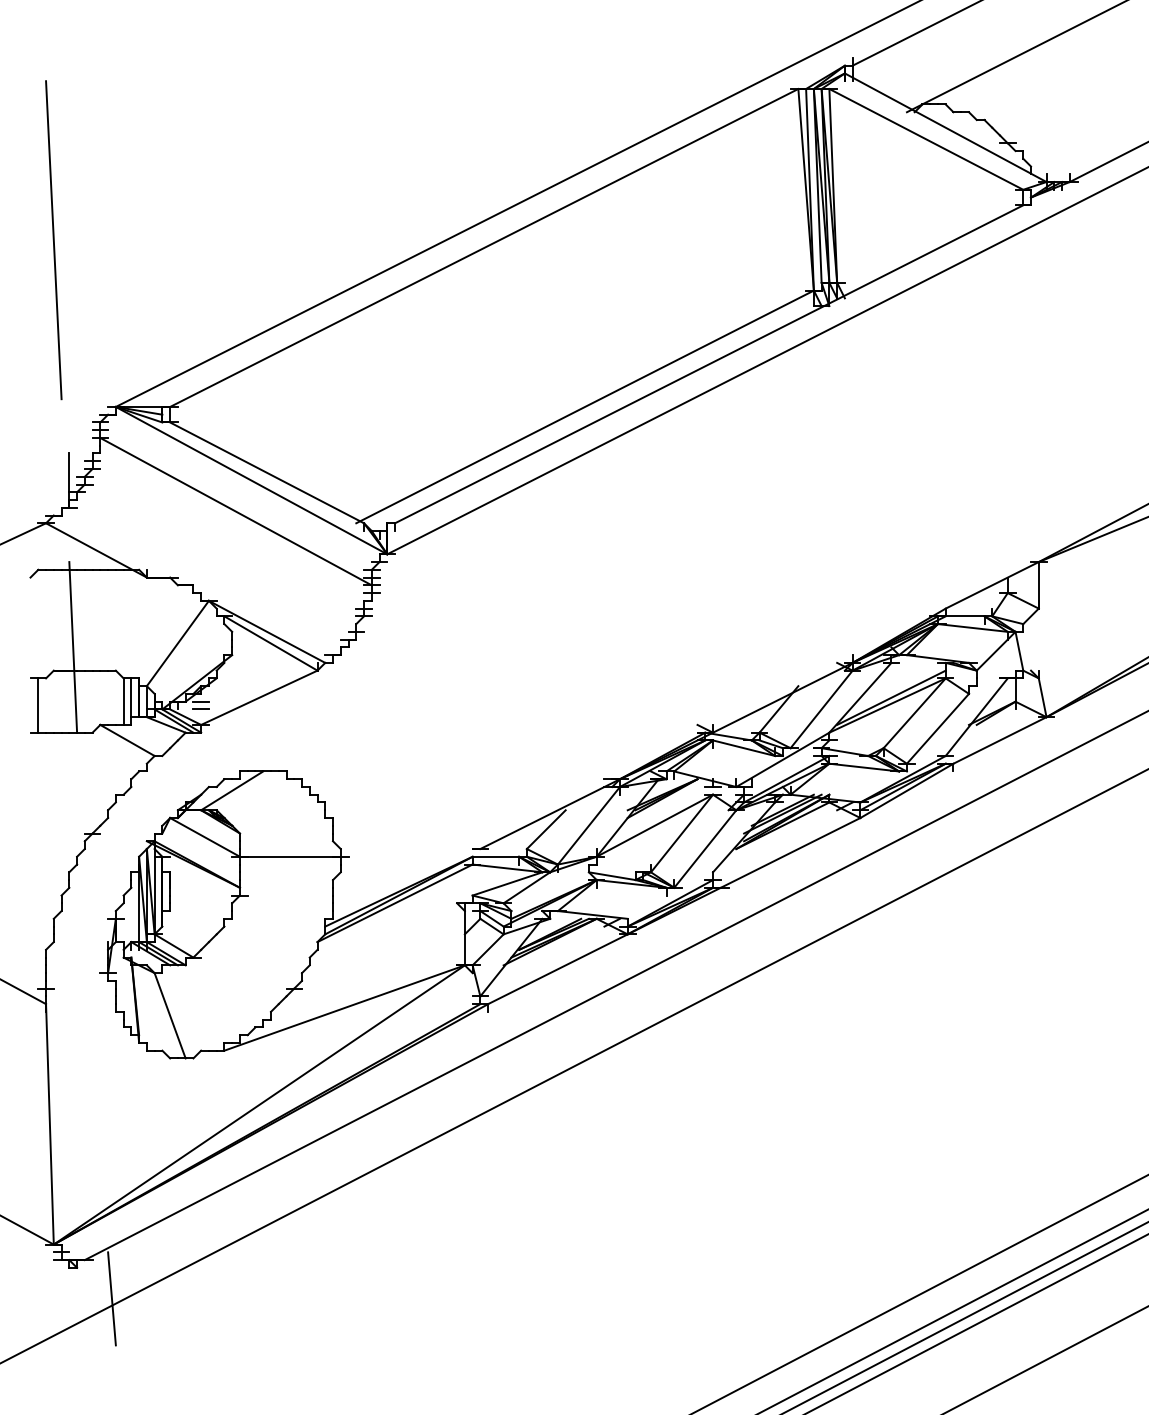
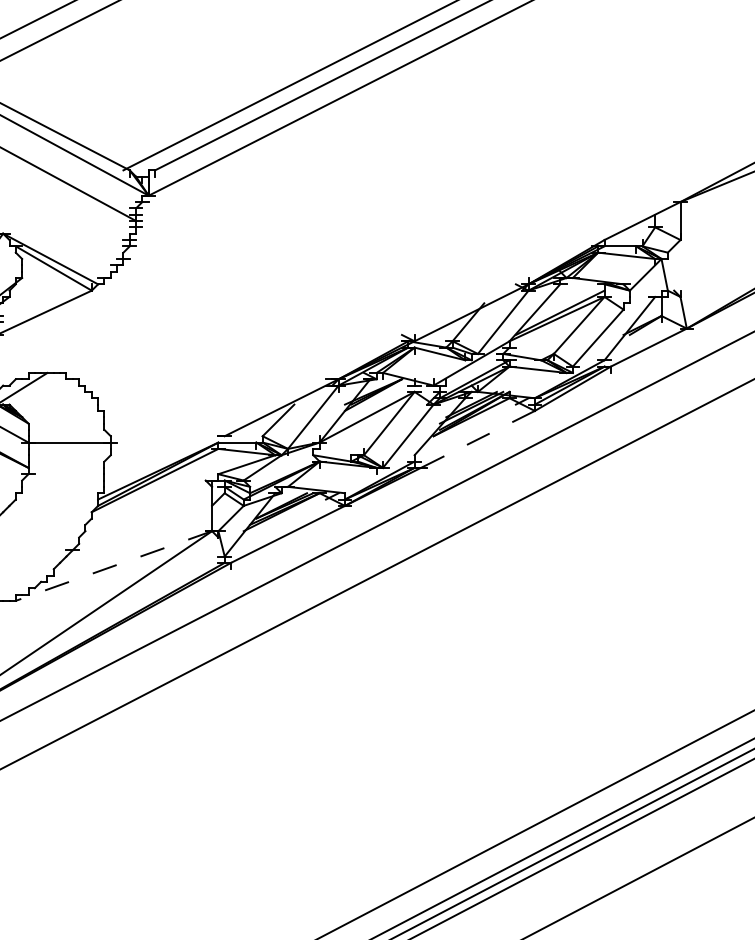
line: (790, 853) -> (477, 439), solid -> dashed
line: (344, 1008) -> (113, 566), solid -> dashed

